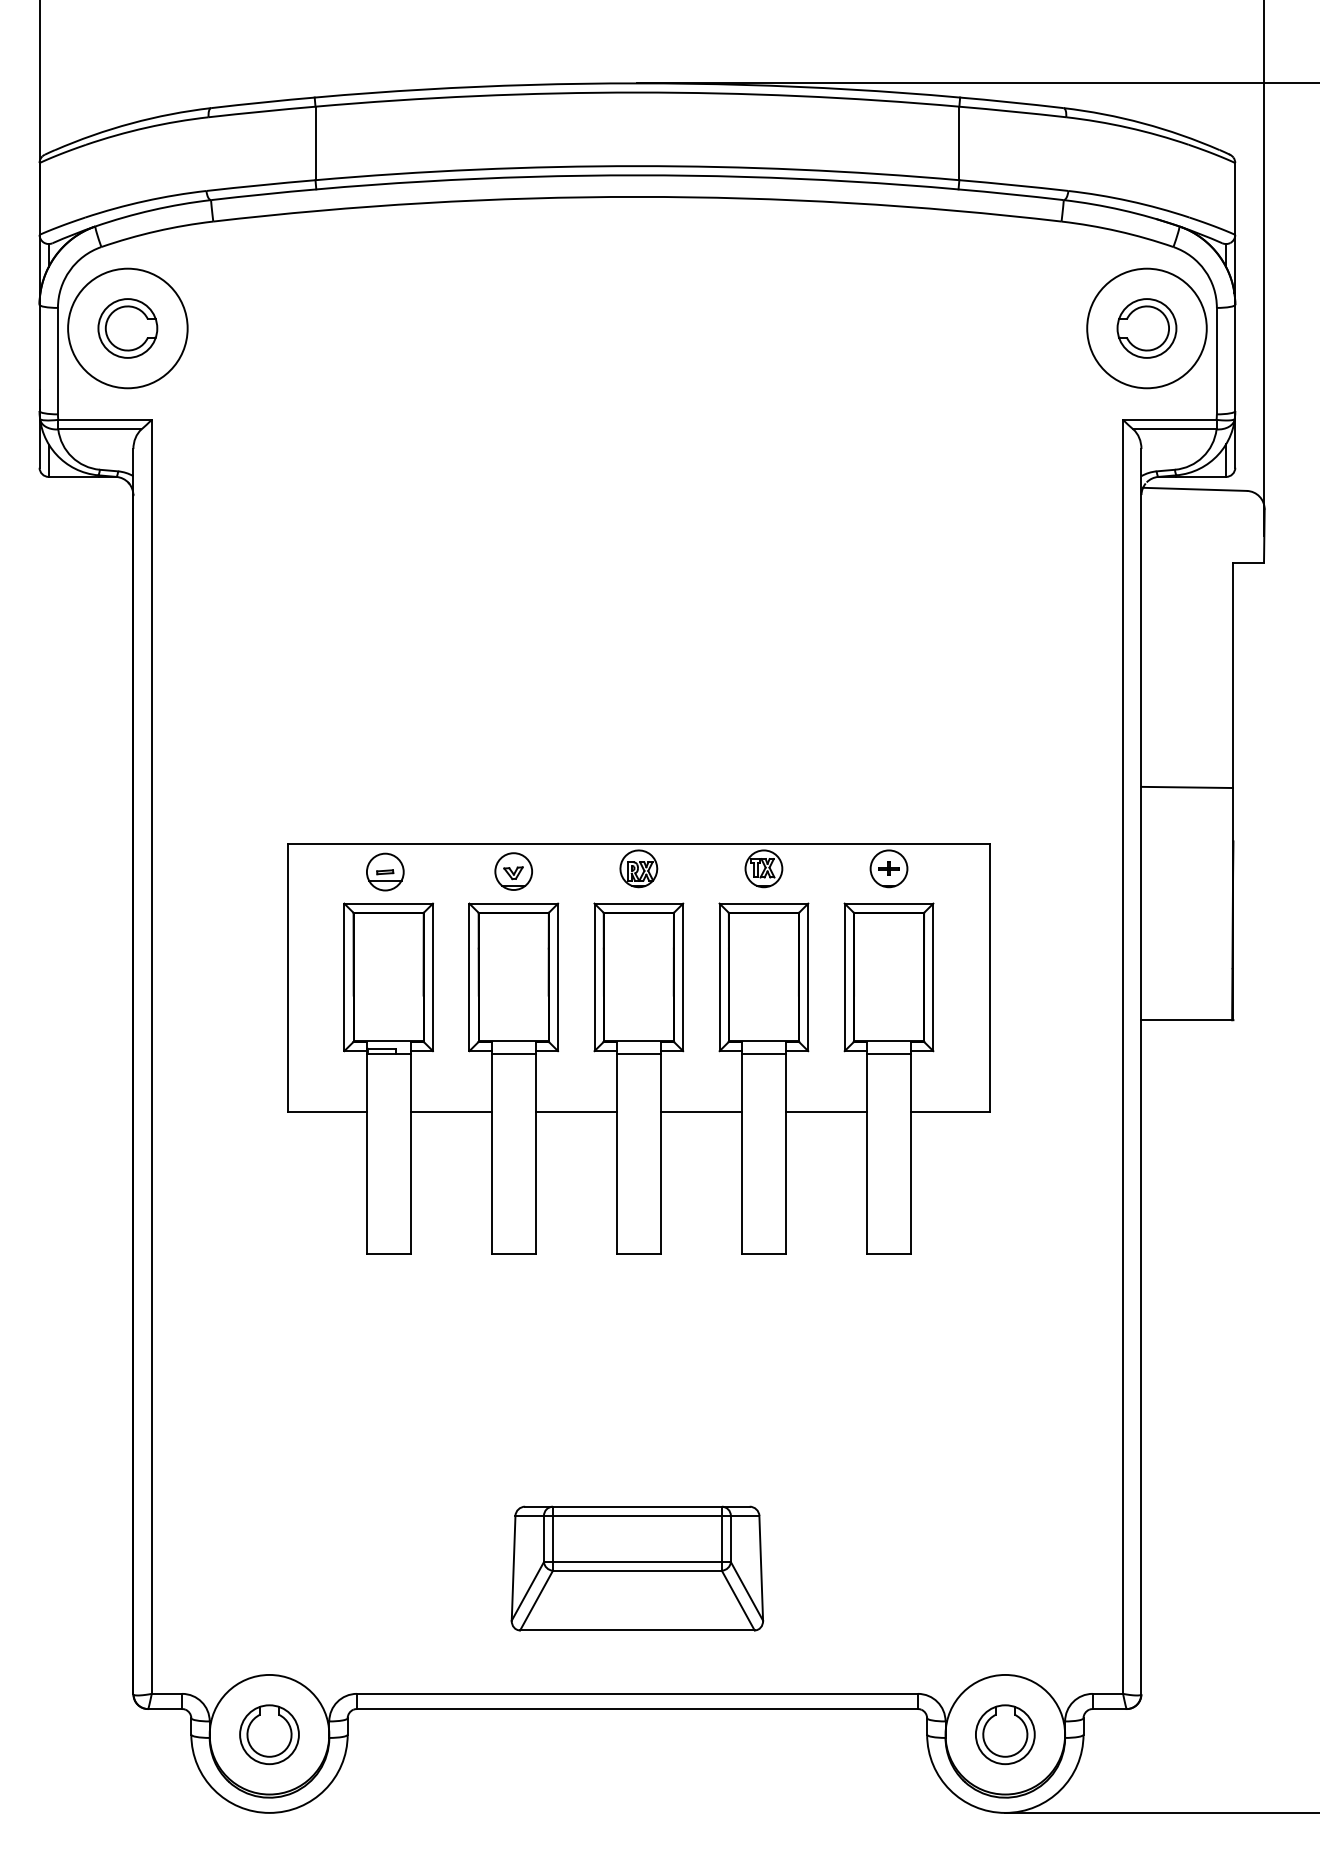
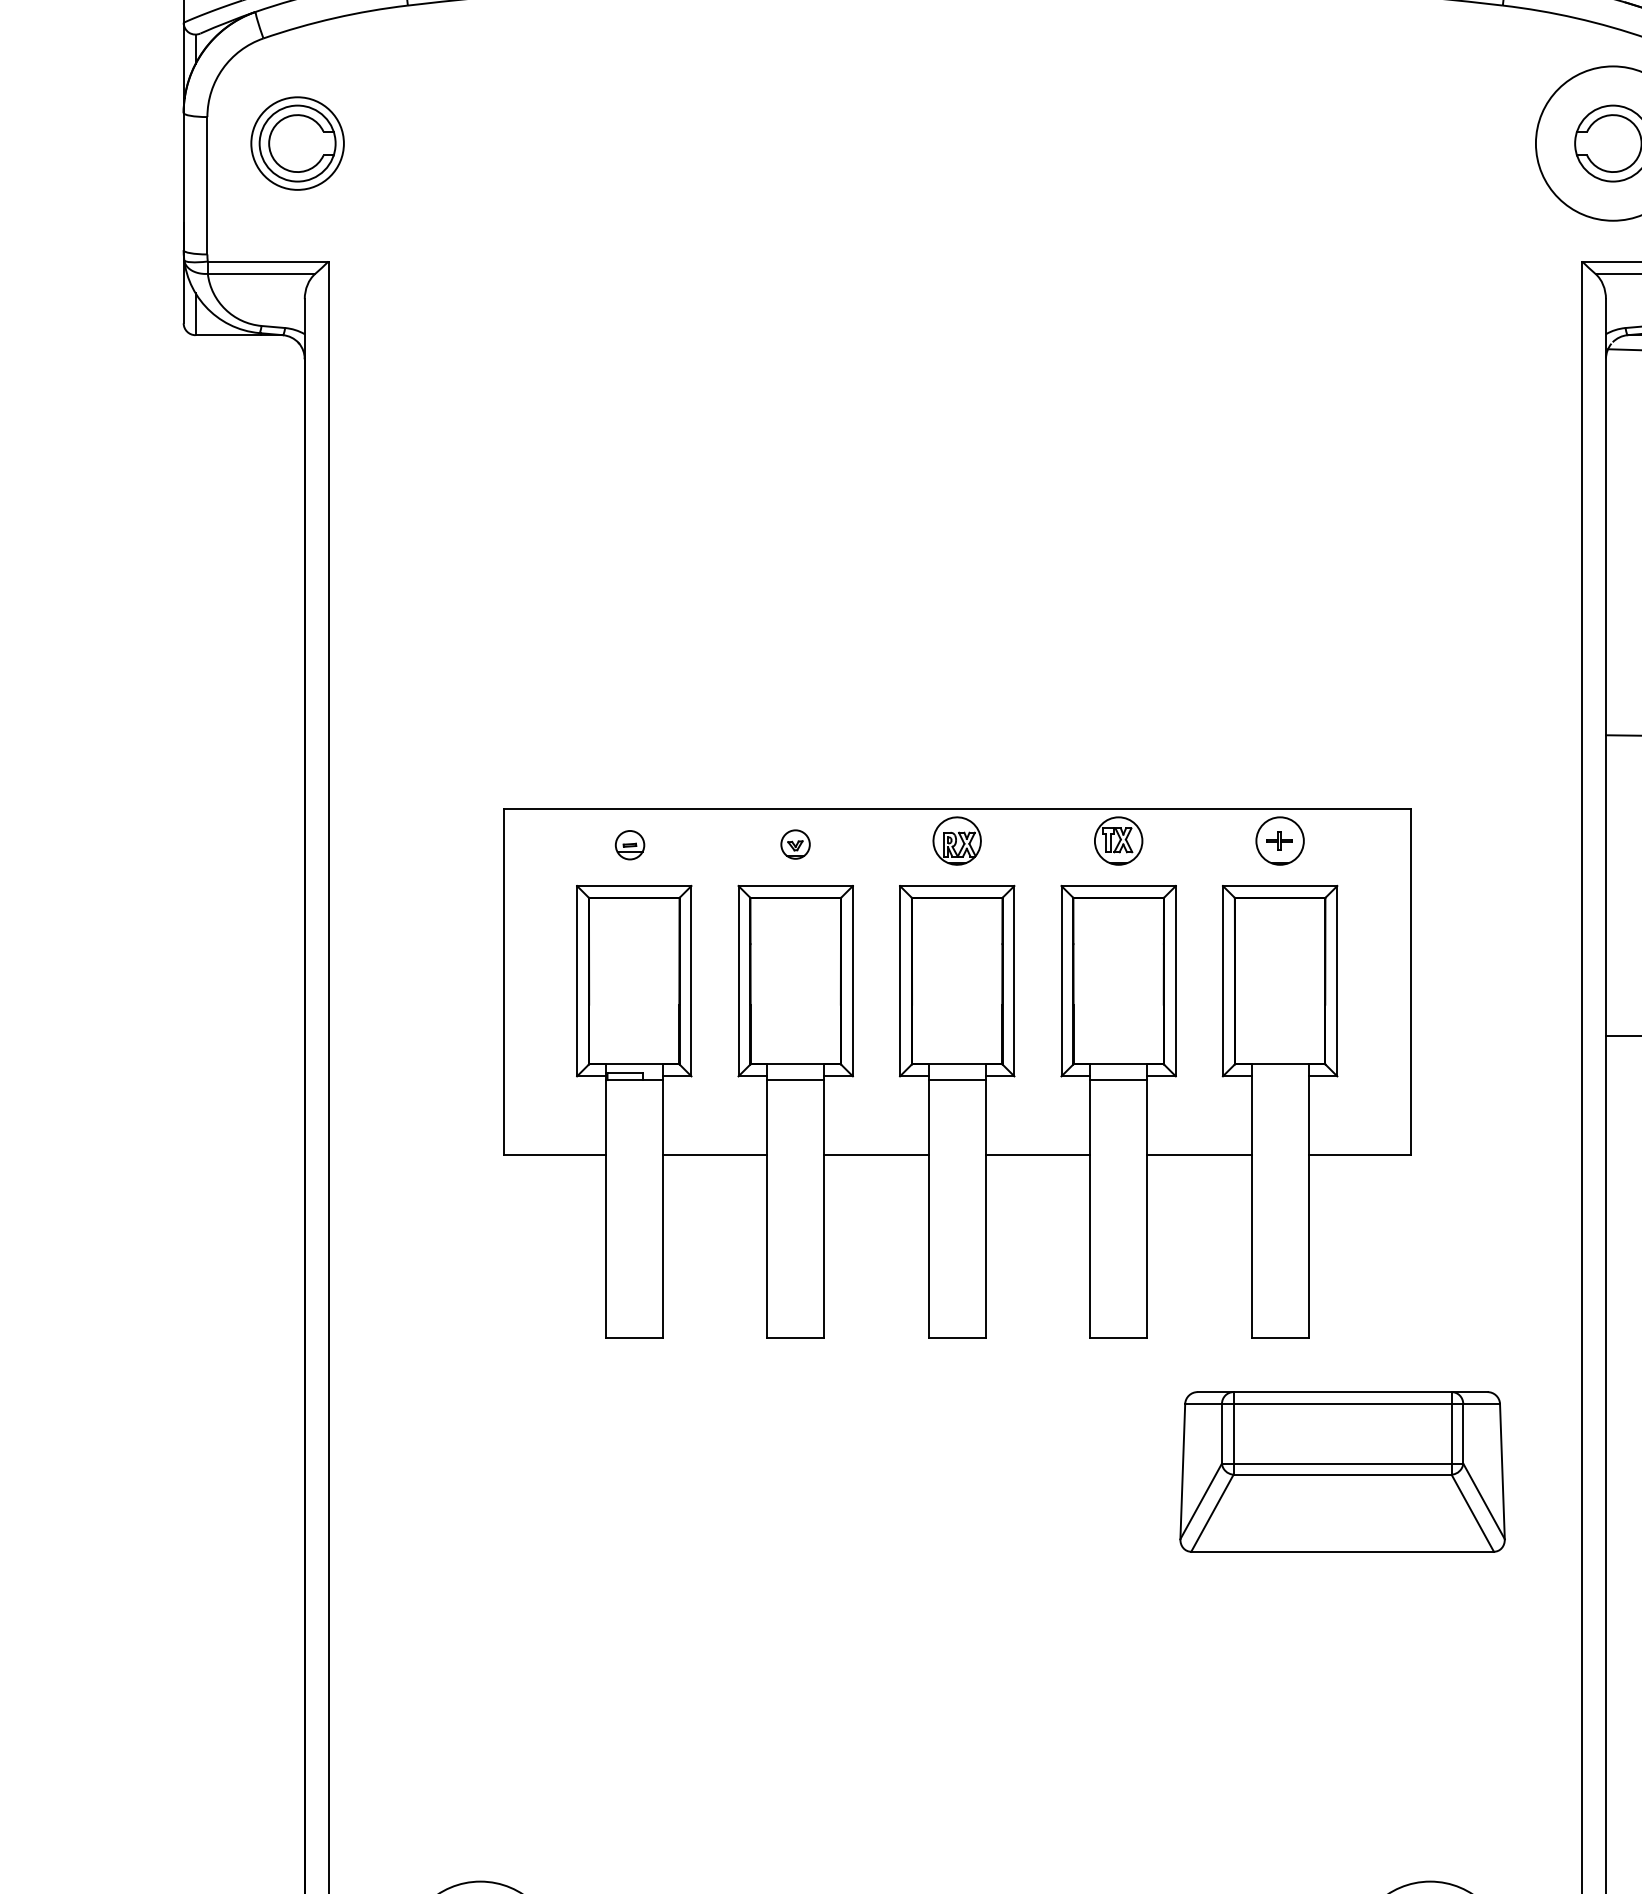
circle: (127, 328) -> (297, 143), size x0.6
part: (385, 871) -> (630, 844), size x0.6
part: (513, 871) -> (795, 844), size x0.6
line: (888, 1054) -> (1279, 1080), removed
part: (637, 1568) -> (1342, 1471), moved

